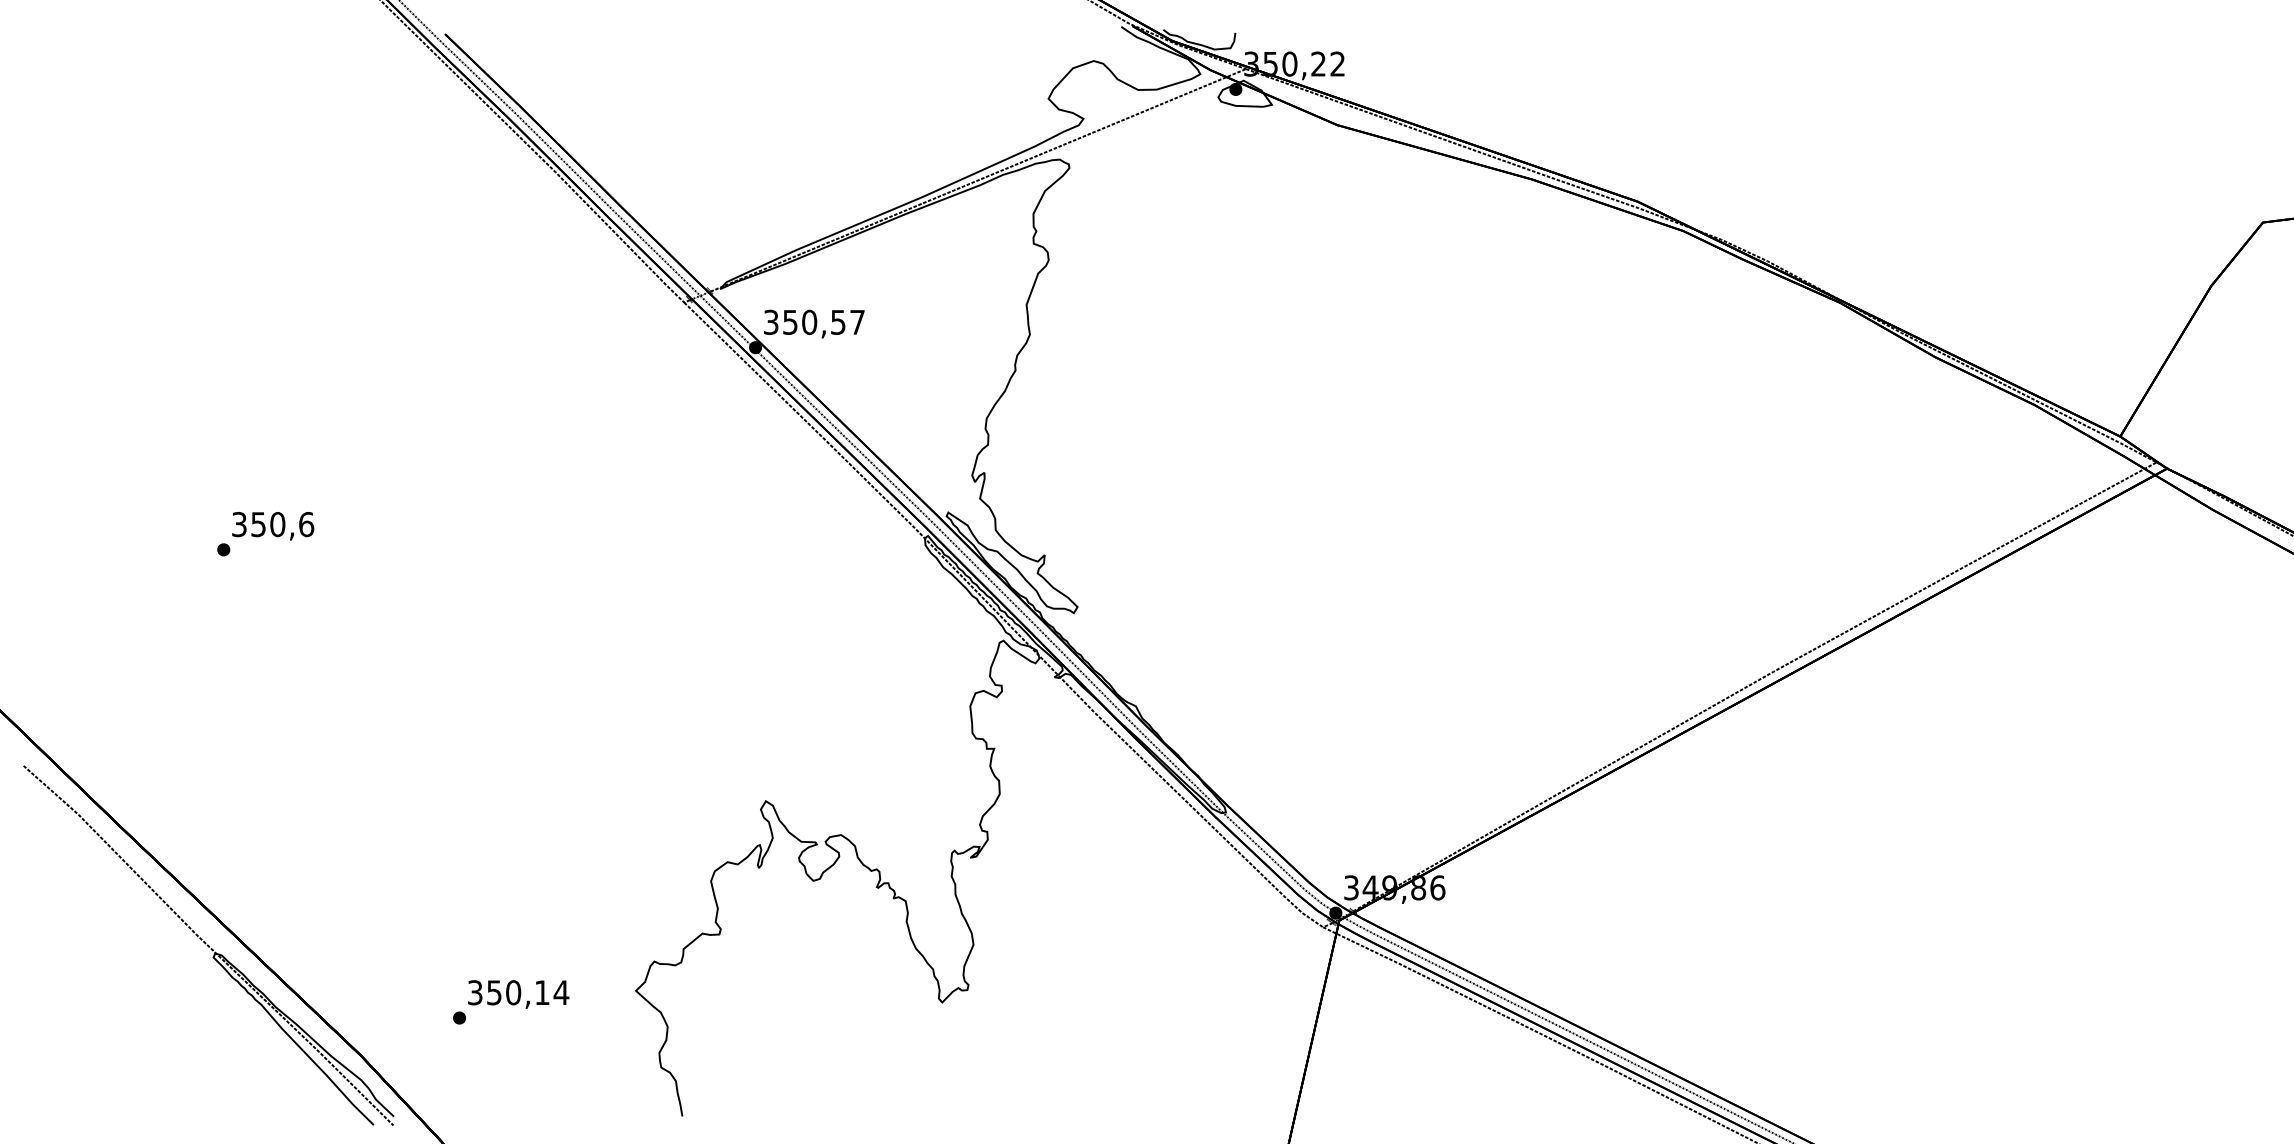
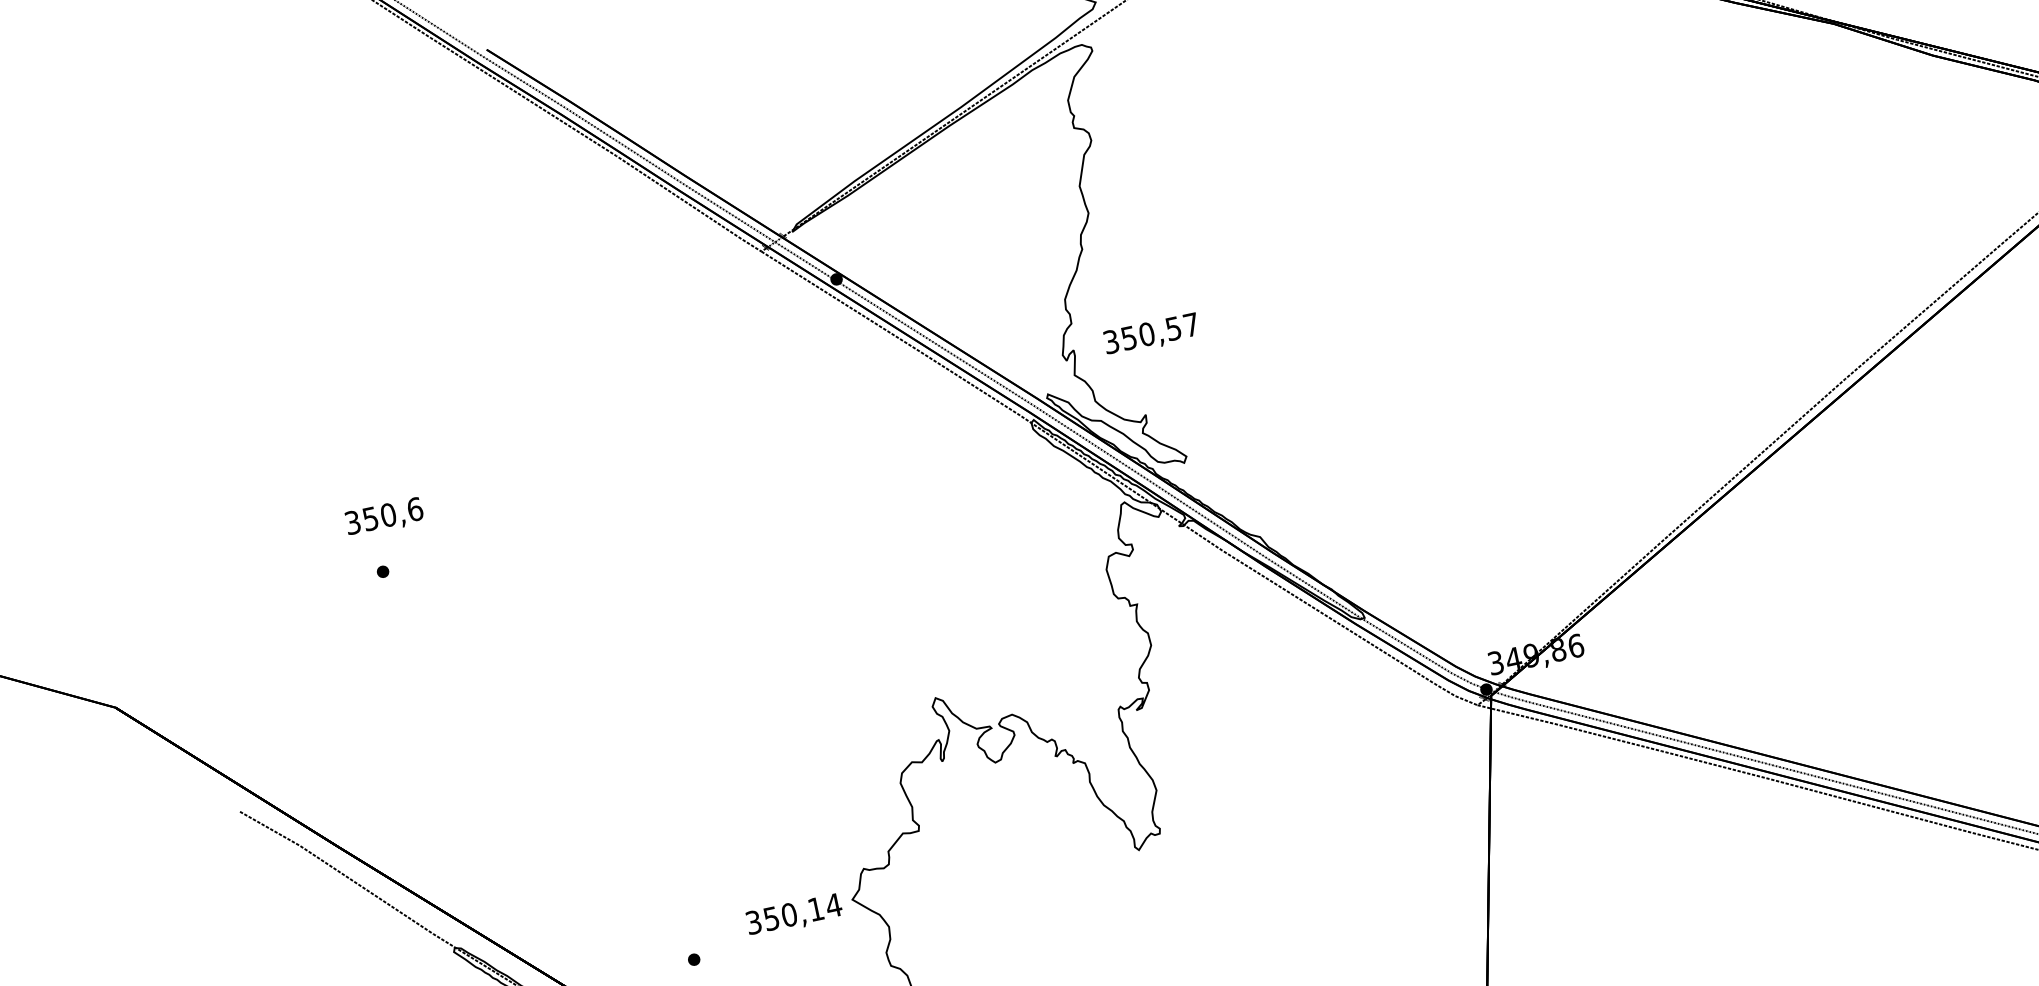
text: (814, 323) -> (1151, 334), moved
text: (273, 526) -> (384, 517), moved
text: (518, 994) -> (794, 915), moved

